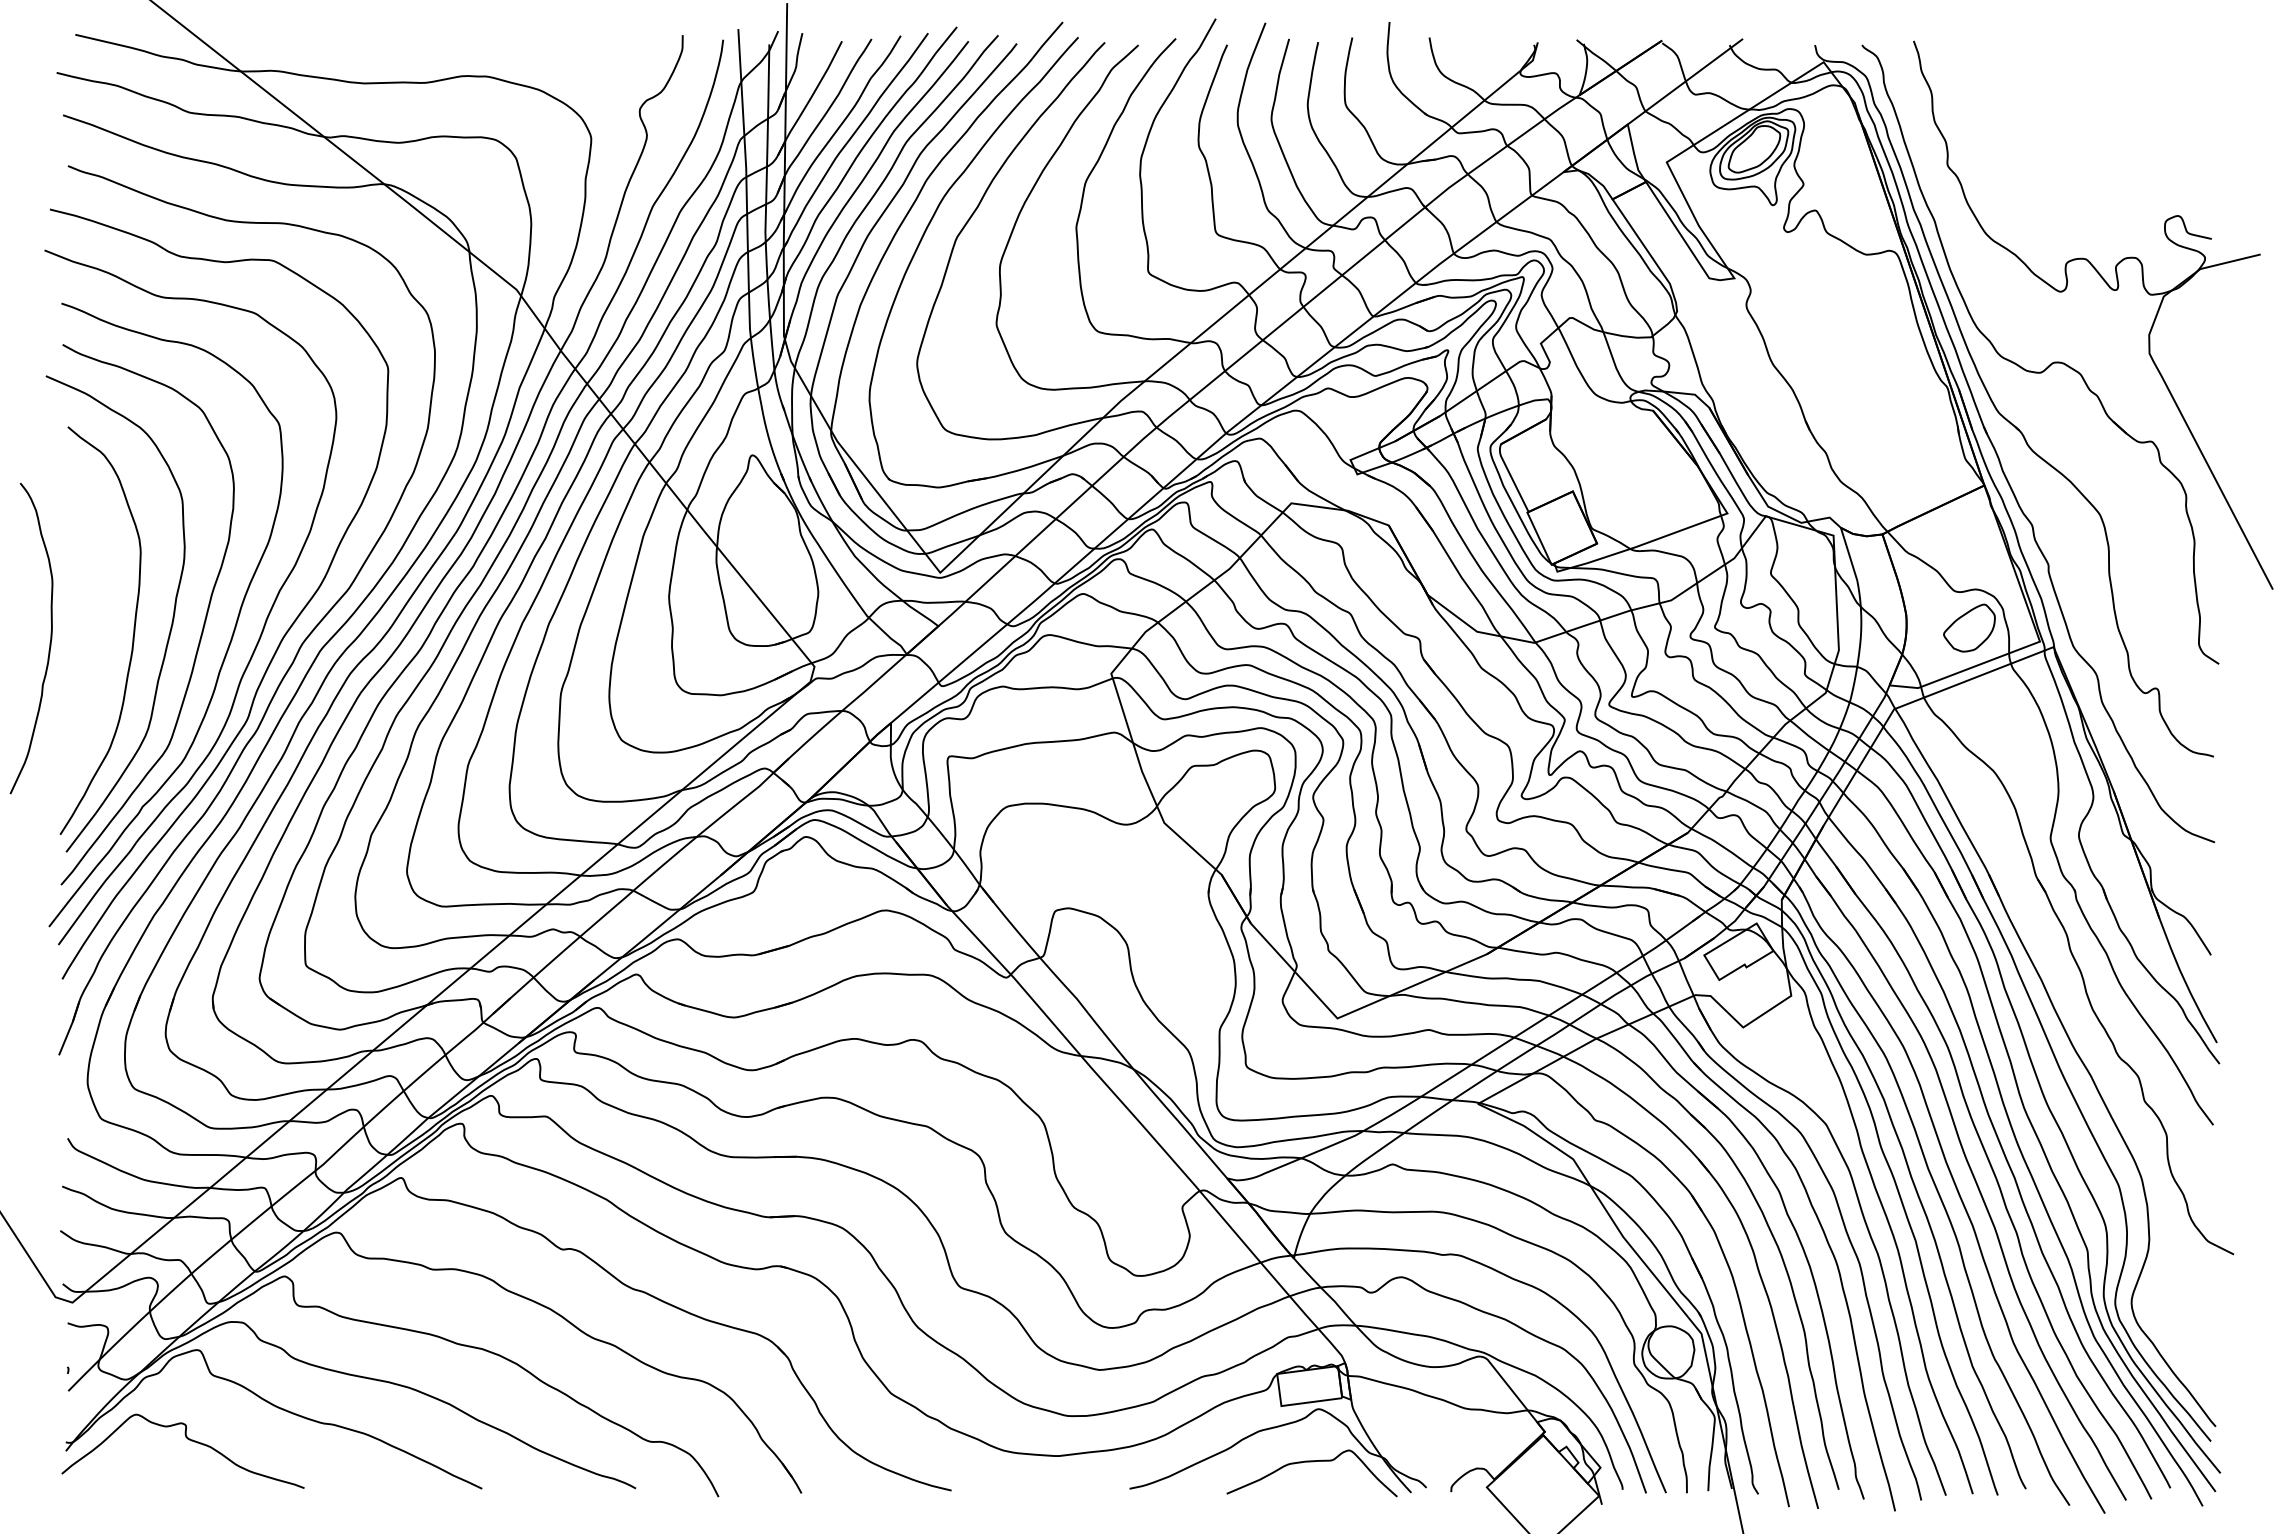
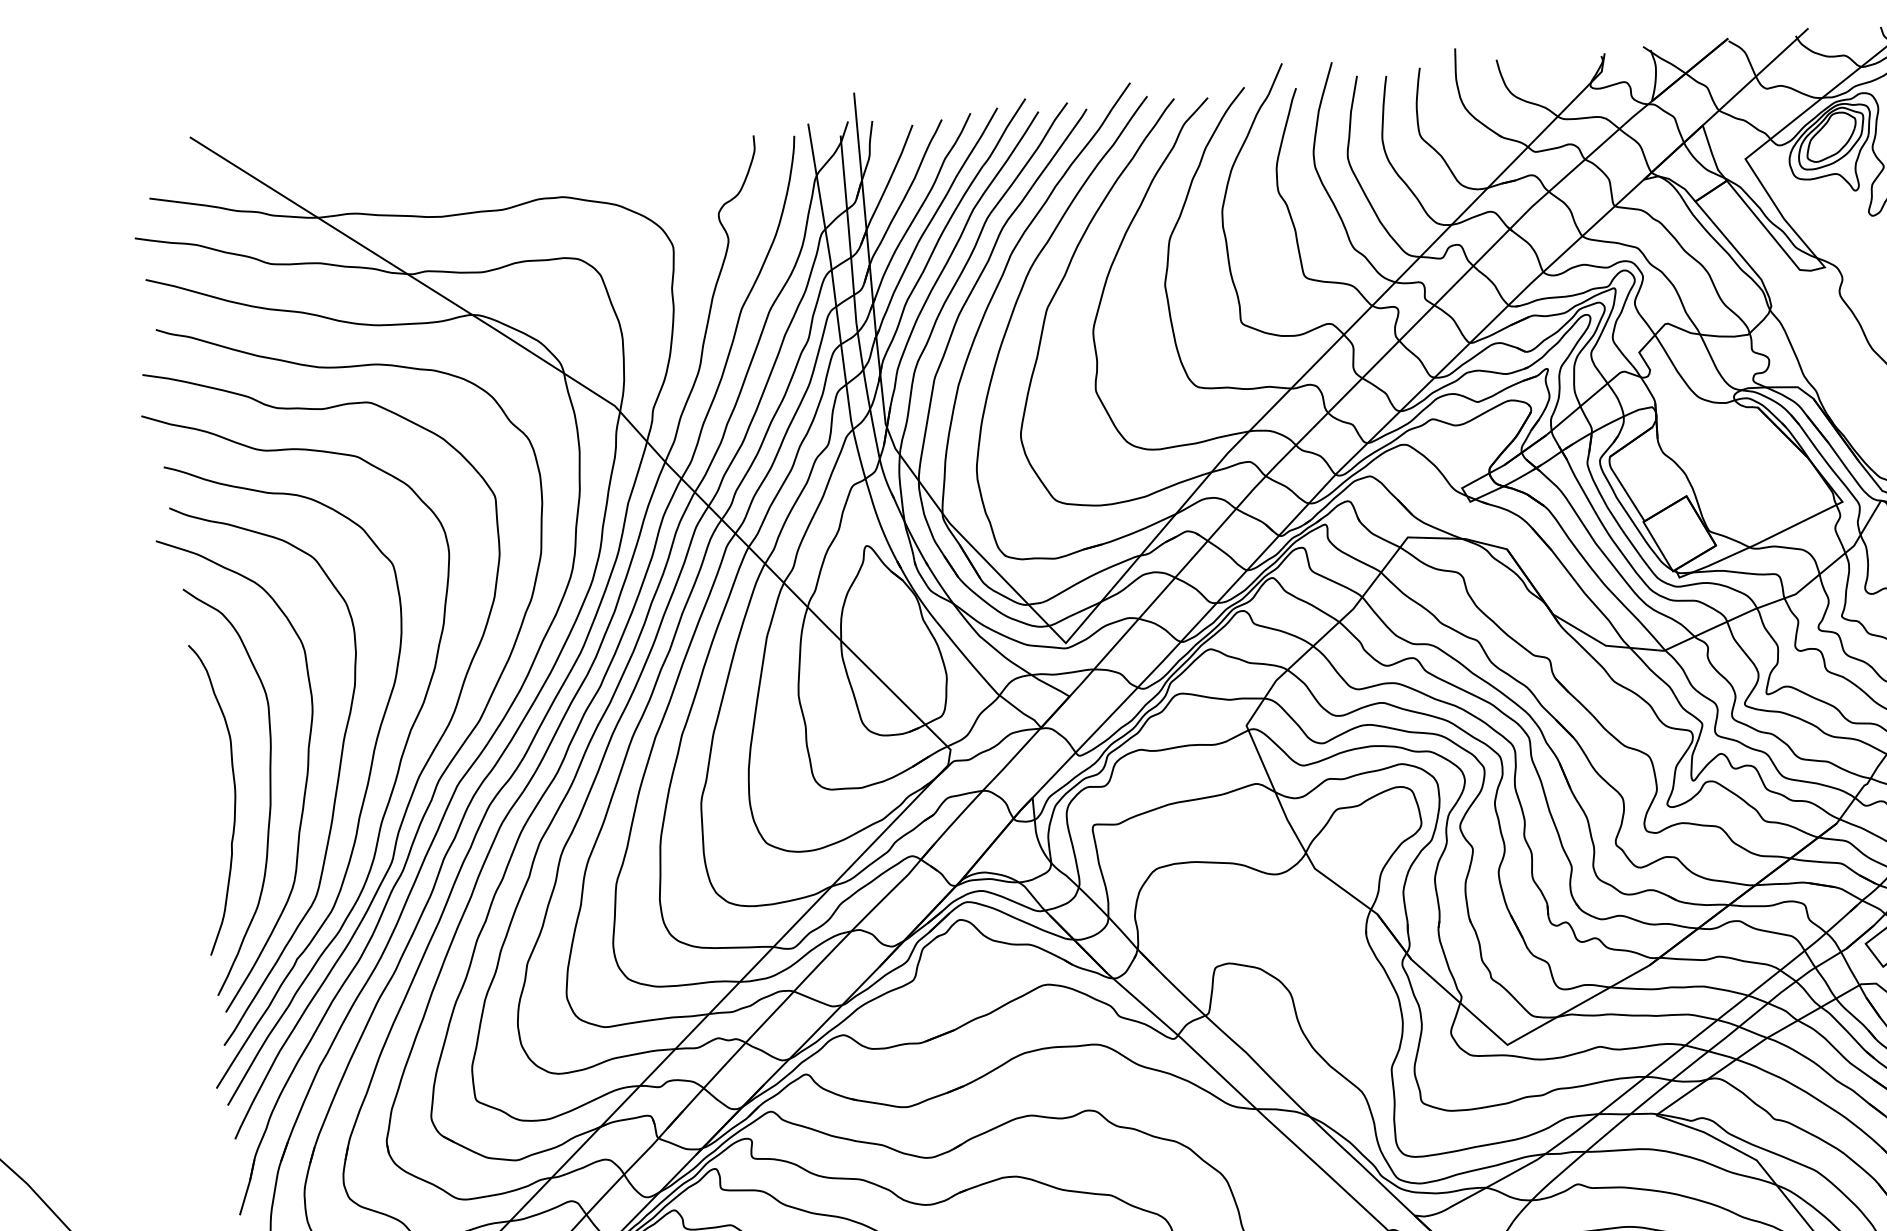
curve: (49, 642) -> (234, 800), moved

